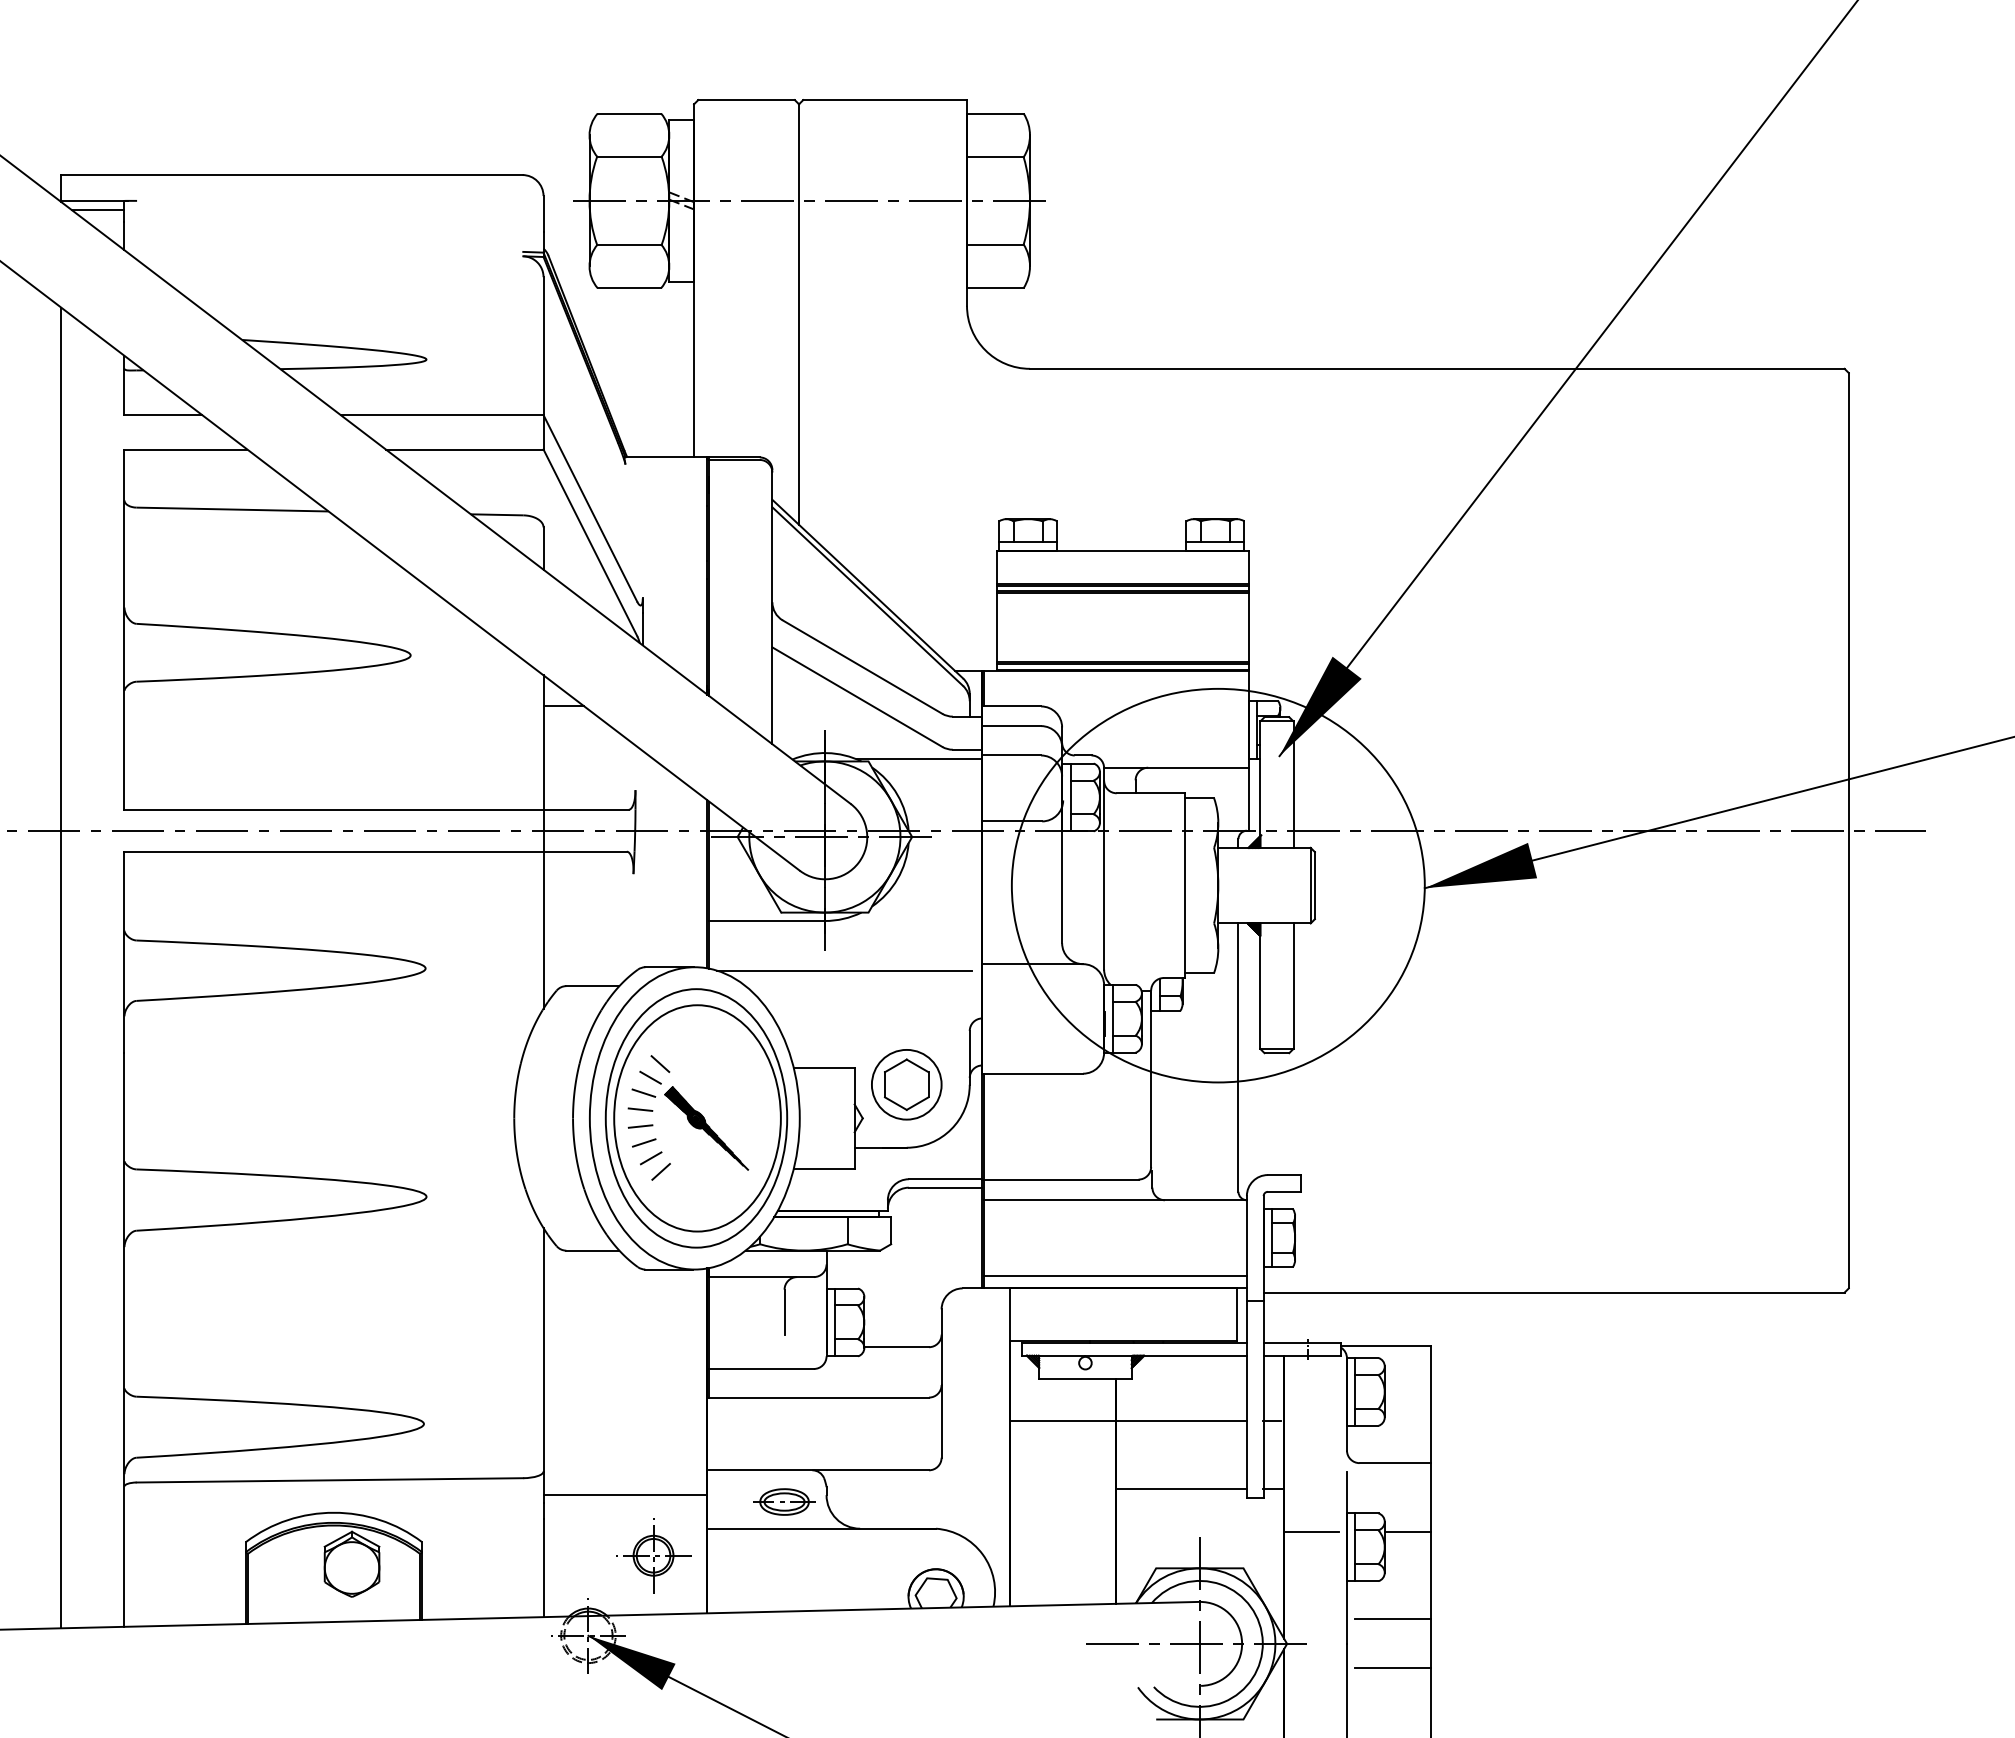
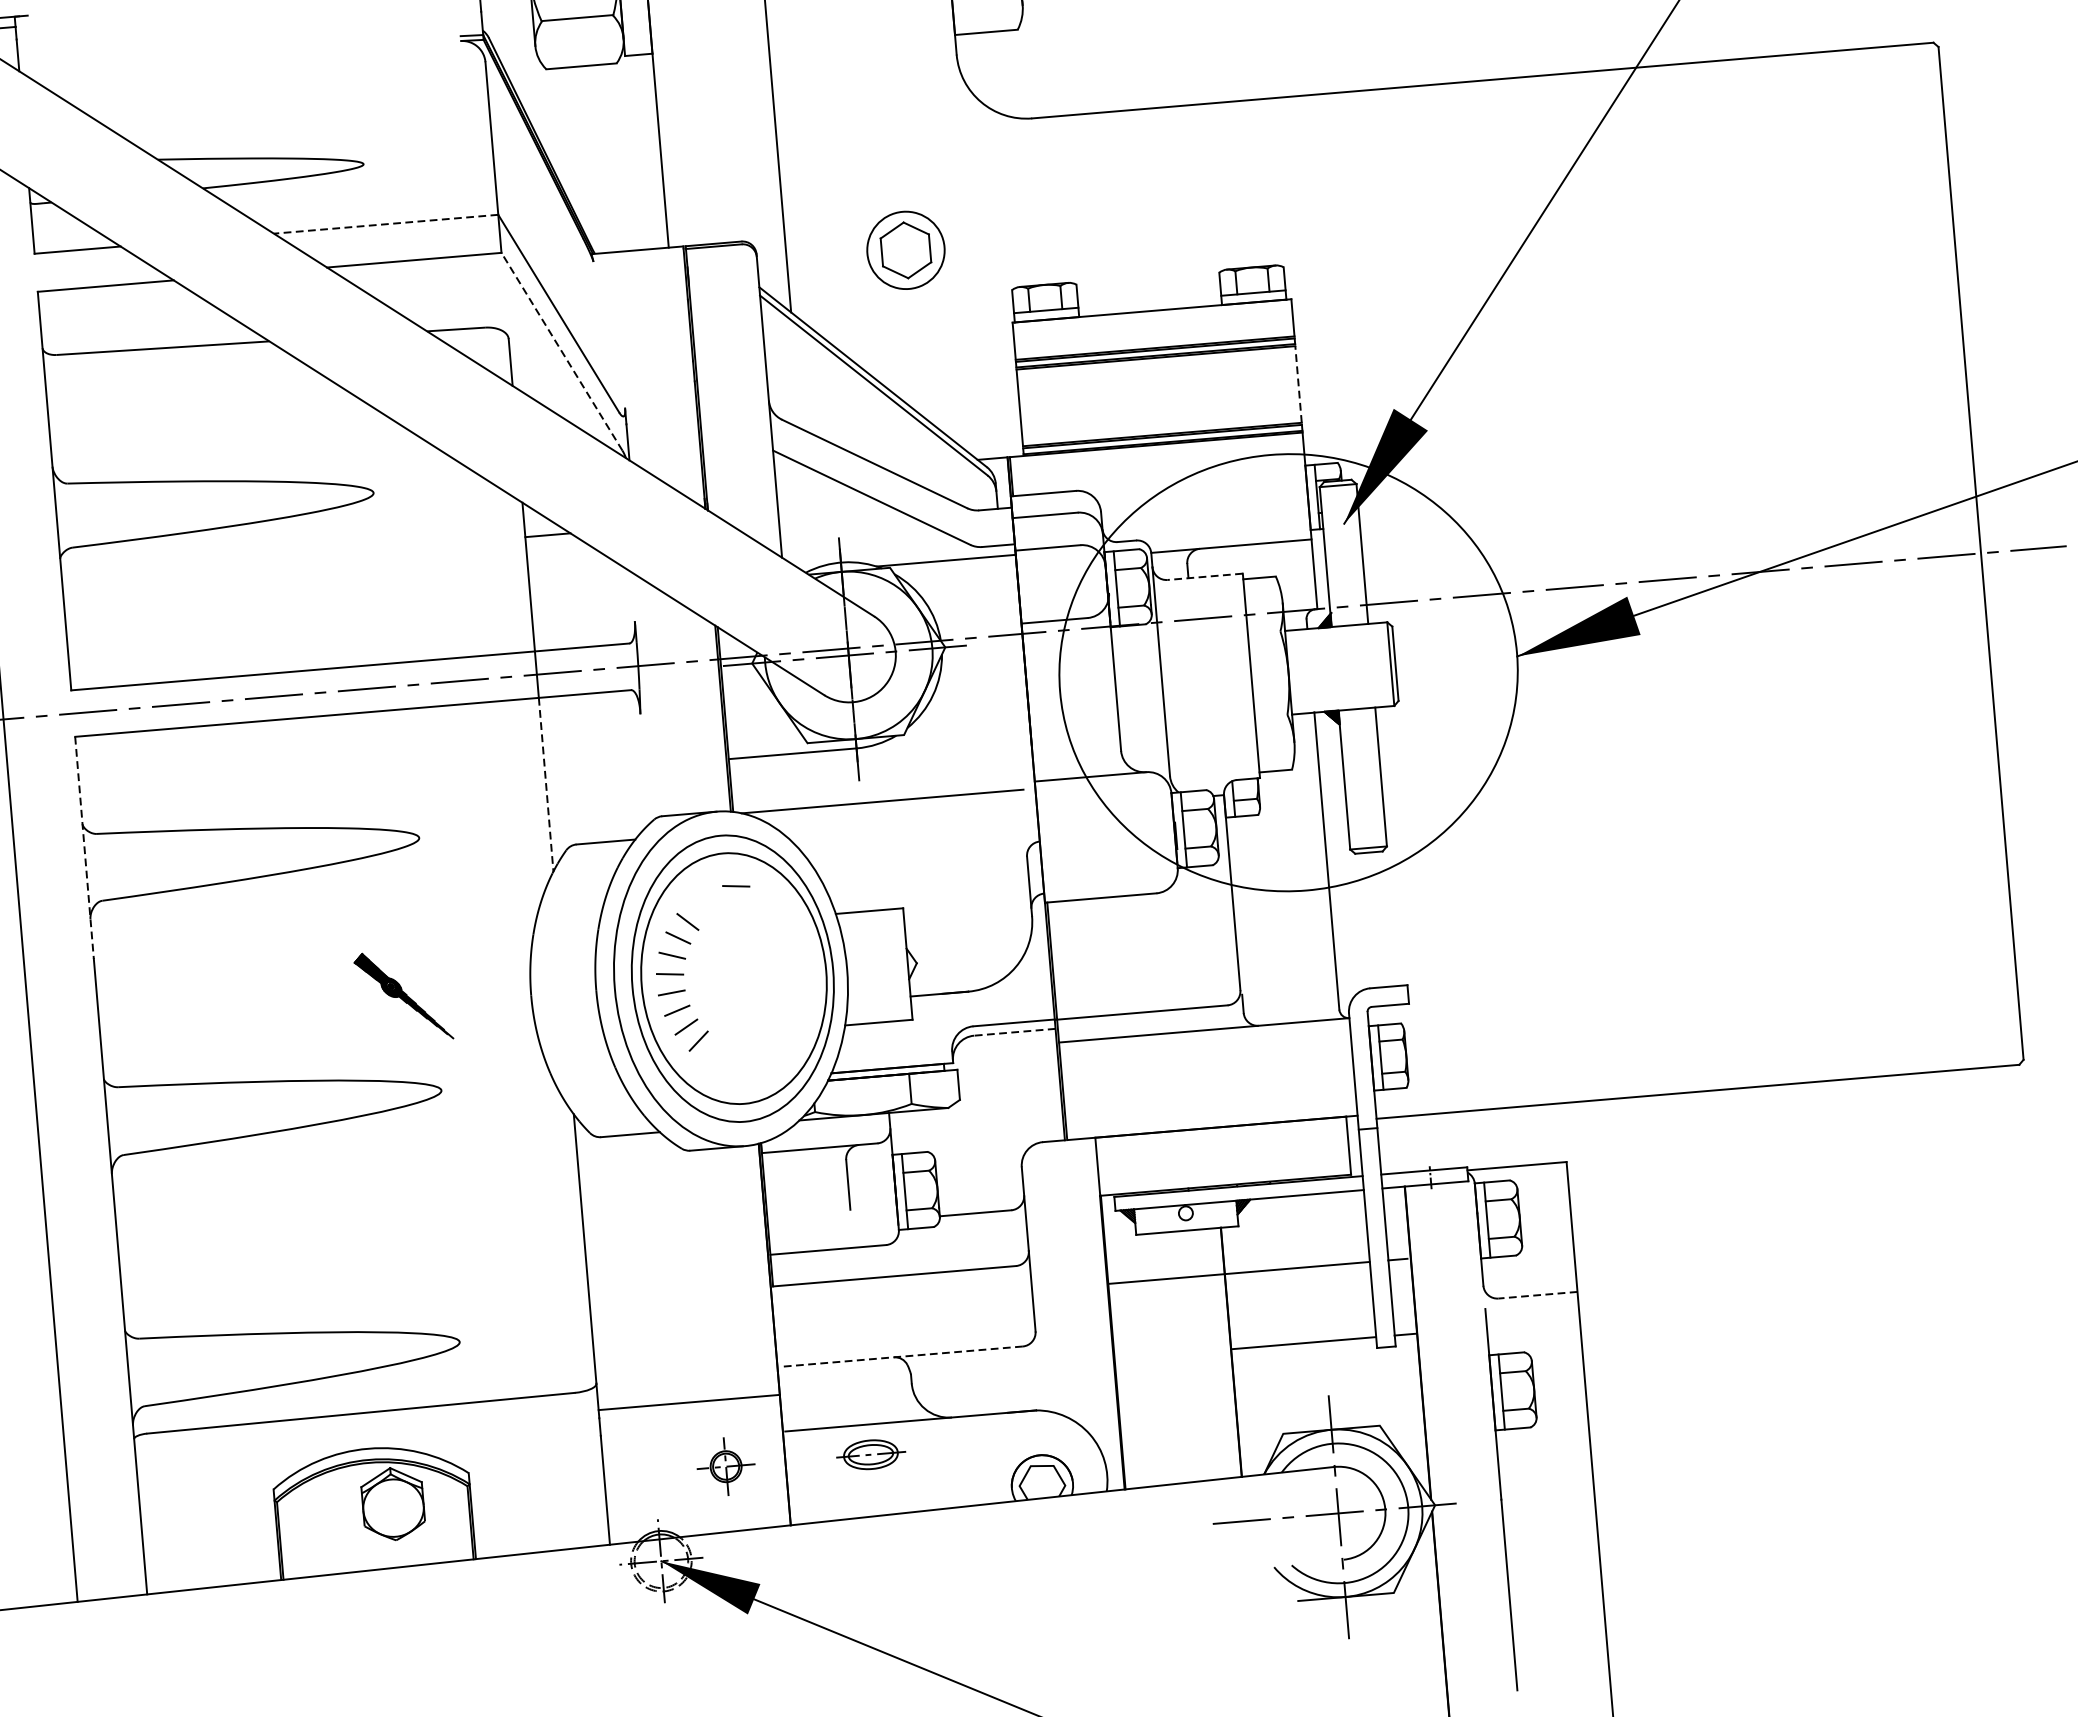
line: (441, 415) -> (385, 224), solid -> dashed
line: (590, 542) -> (562, 351), solid -> dashed
line: (1248, 627) -> (1297, 384), solid -> dashed
line: (1150, 793) -> (1204, 577), solid -> dashed
line: (543, 930) -> (546, 785), solid -> dashed
line: (124, 952) -> (84, 848), solid -> dashed
line: (706, 1035) -> (736, 886), added
part: (906, 1084) -> (905, 250), moved
part: (706, 1128) -> (403, 996), moved
line: (945, 1187) -> (1014, 1032), solid -> dashed
line: (1115, 1275) -> (1211, 1113), removed
line: (1395, 1463) -> (1538, 1295), solid -> dashed
line: (819, 1470) -> (901, 1356), solid -> dashed
part: (784, 1501) -> (870, 1454), moved
line: (1310, 1531) -> (1450, 1378), removed
line: (1407, 1531) -> (1557, 1369), removed
part: (653, 1555) -> (725, 1466), size x0.7
line: (1392, 1619) -> (1549, 1468), removed
line: (1392, 1668) -> (1554, 1522), removed

